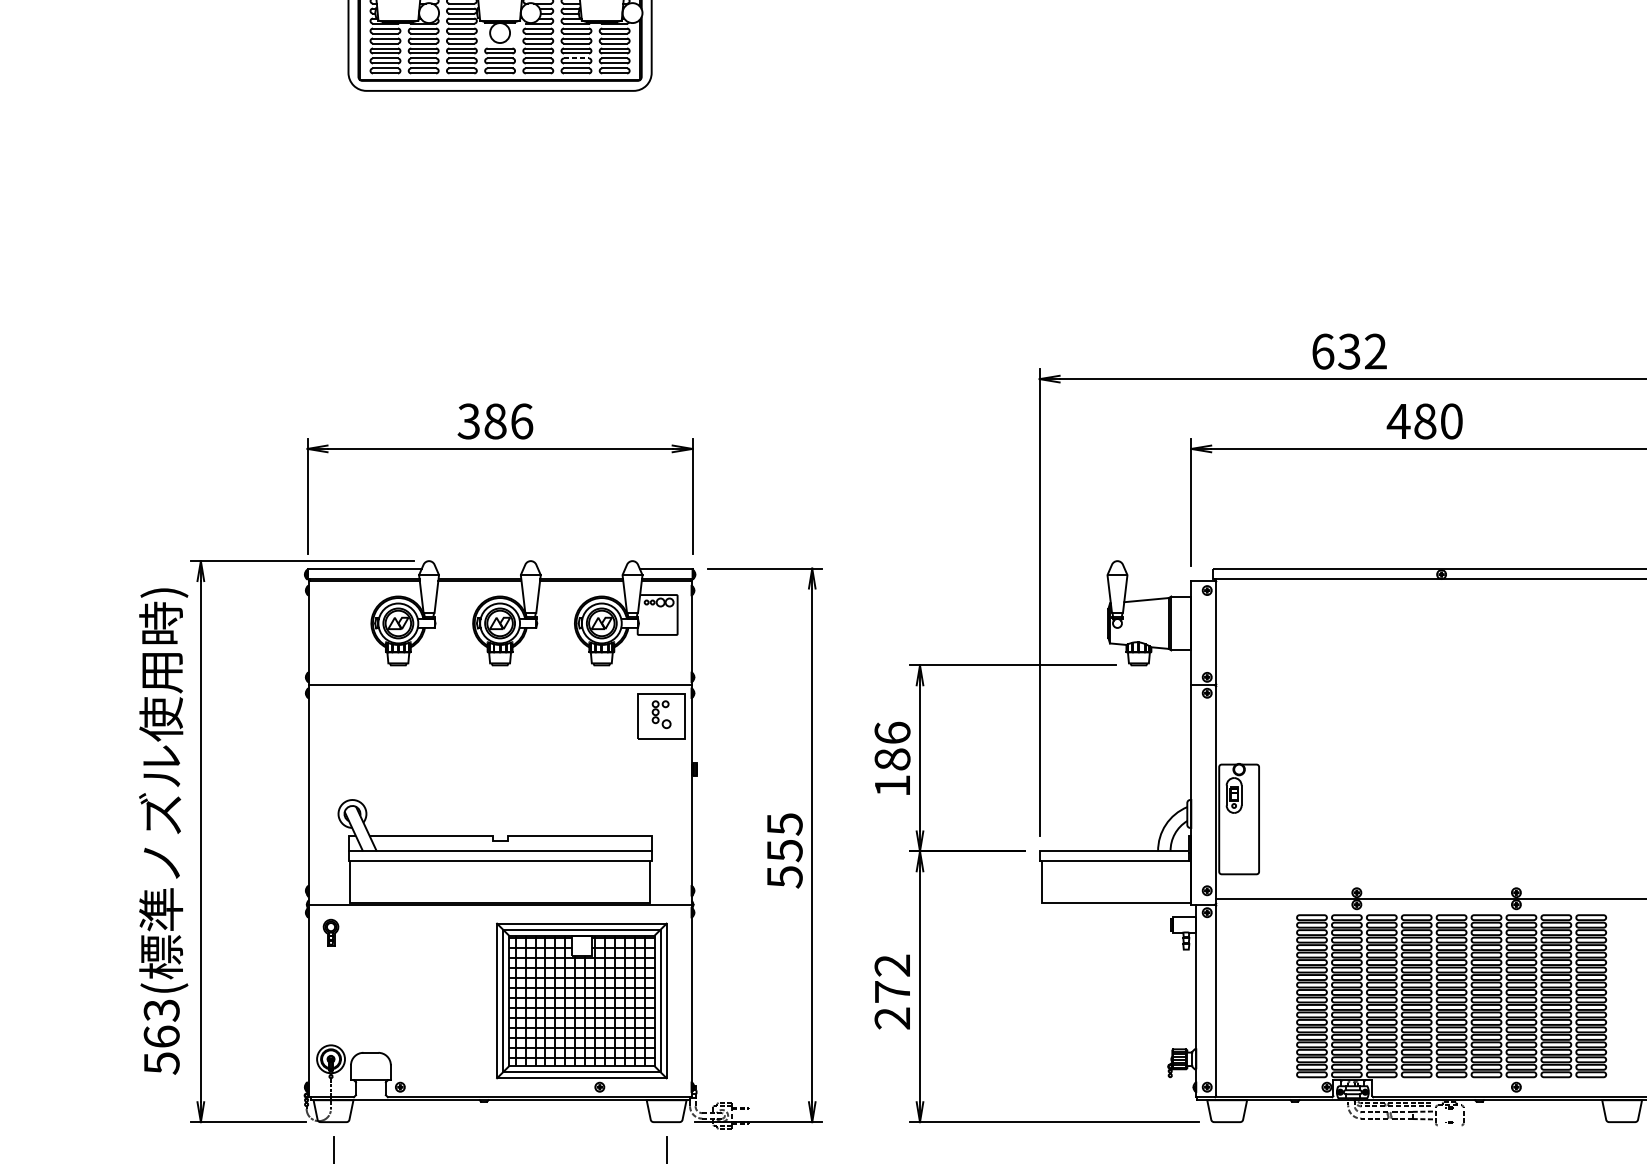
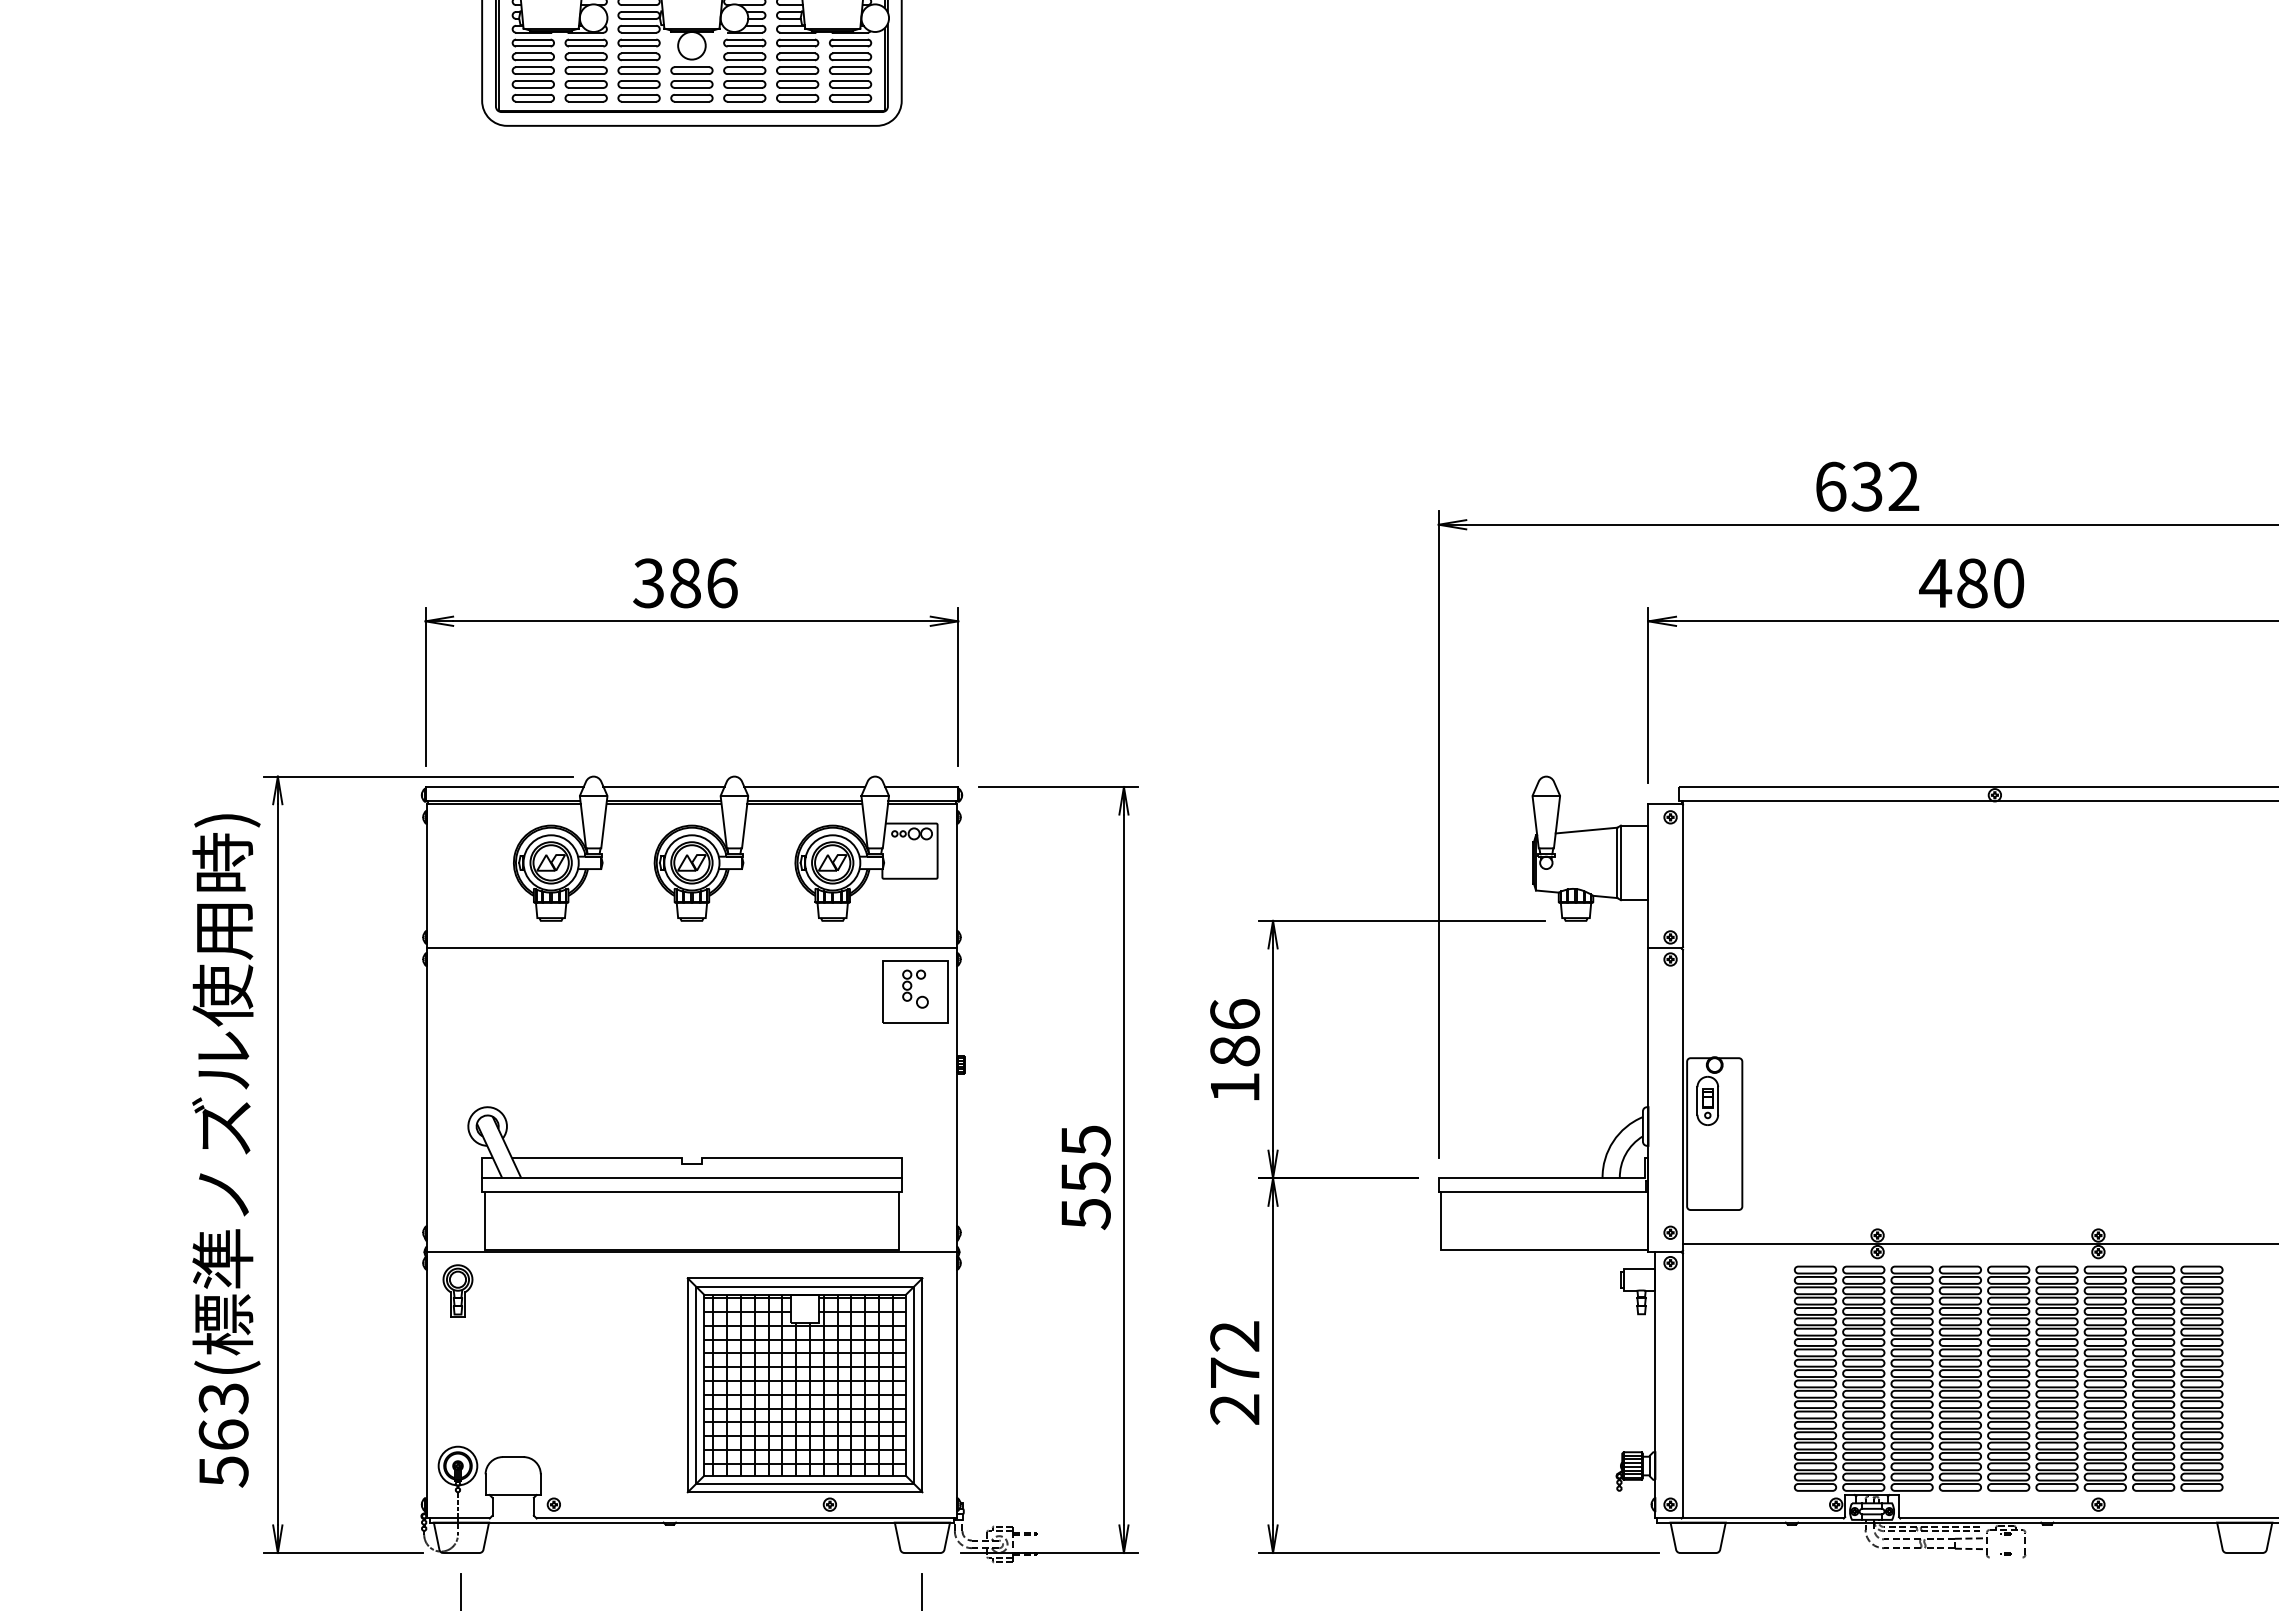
line: (577, 58) -> (798, 81), dashed -> solid
line: (479, 568) -> (663, 786), added
line: (581, 568) -> (804, 786), added
part: (330, 932) -> (457, 1290), size x1.43

